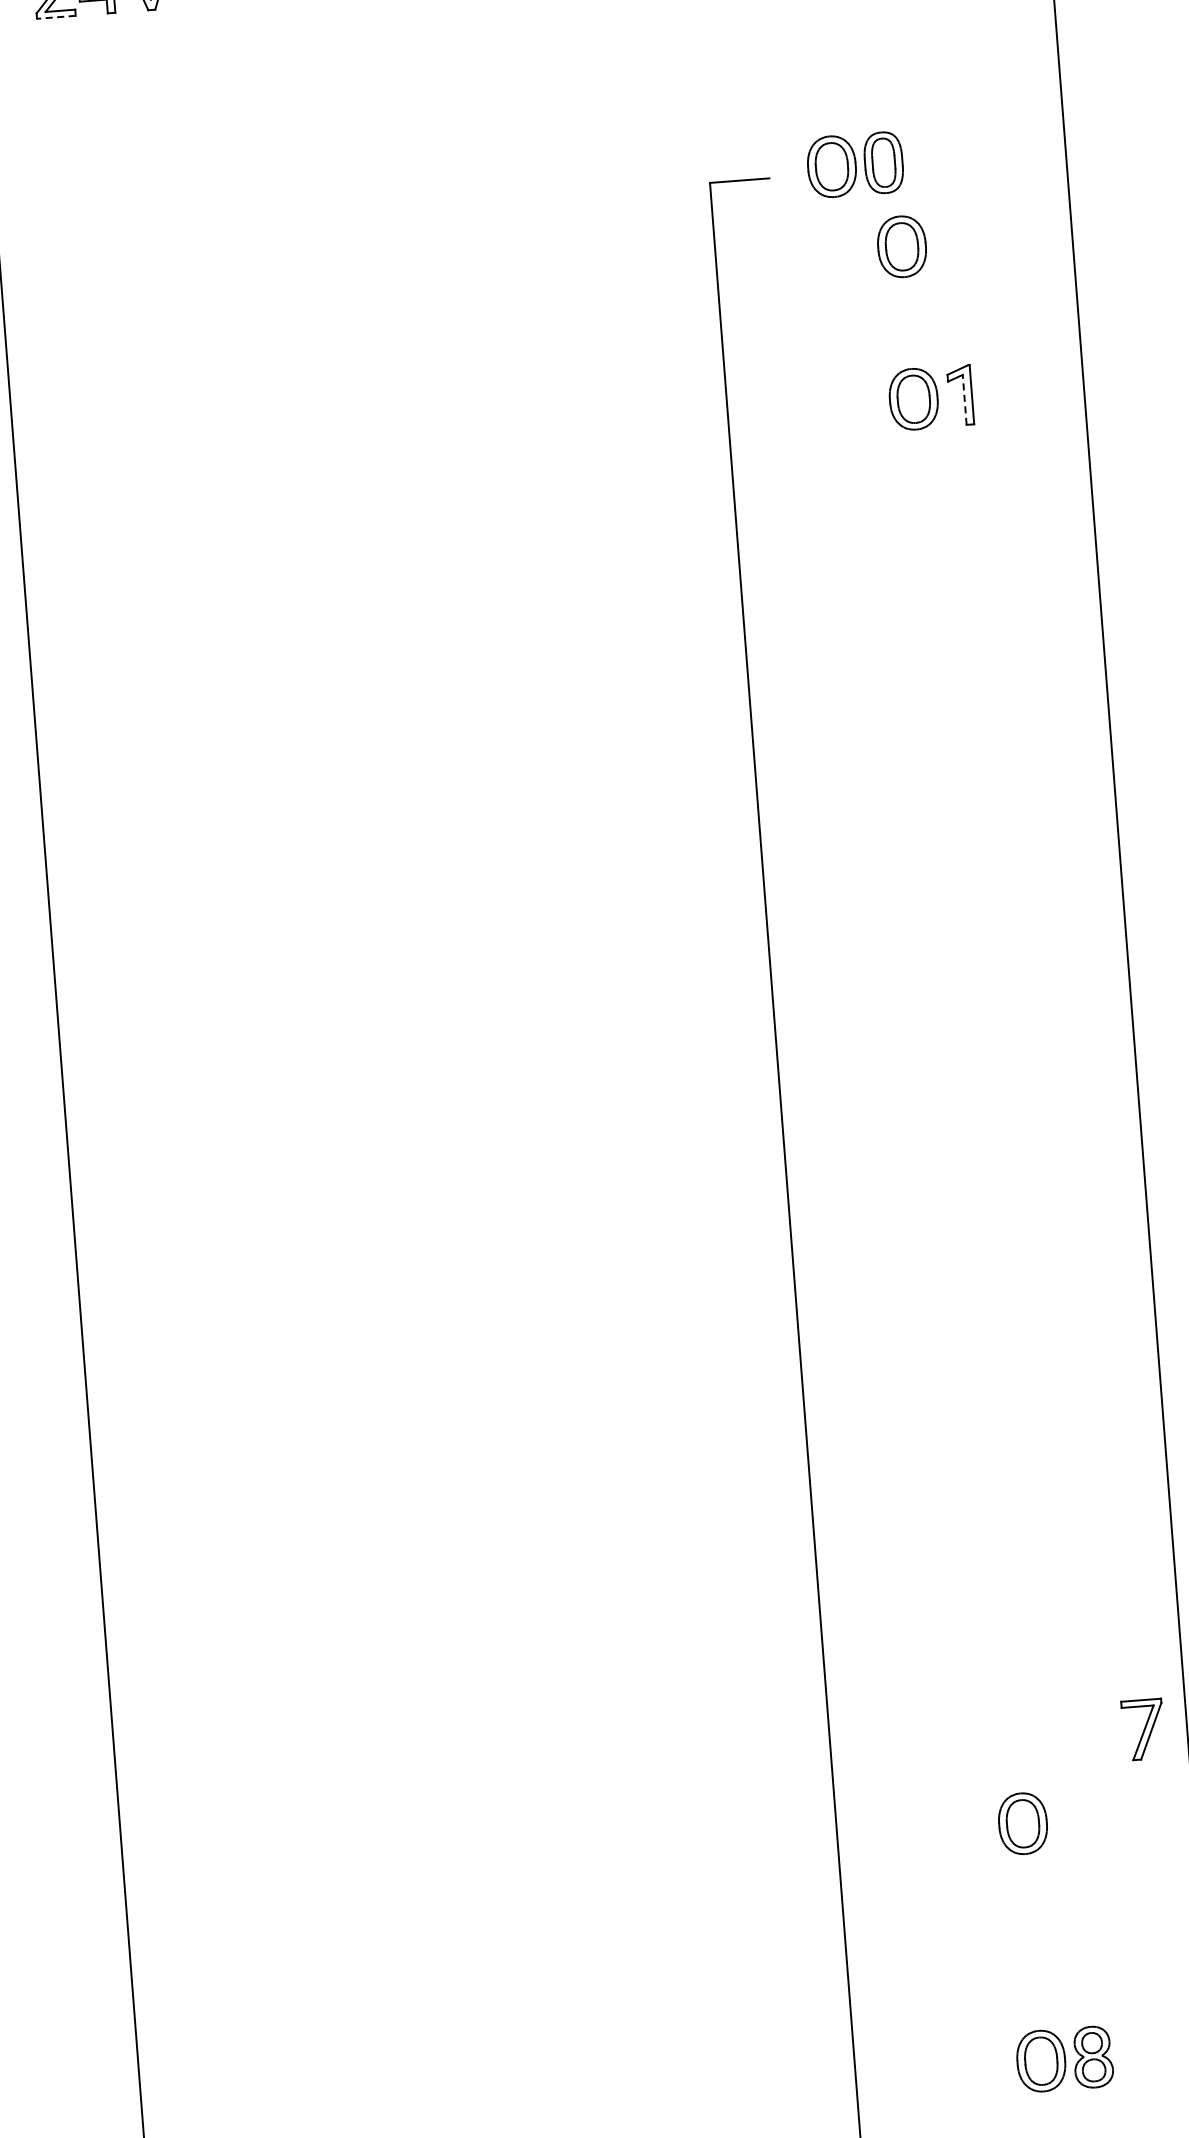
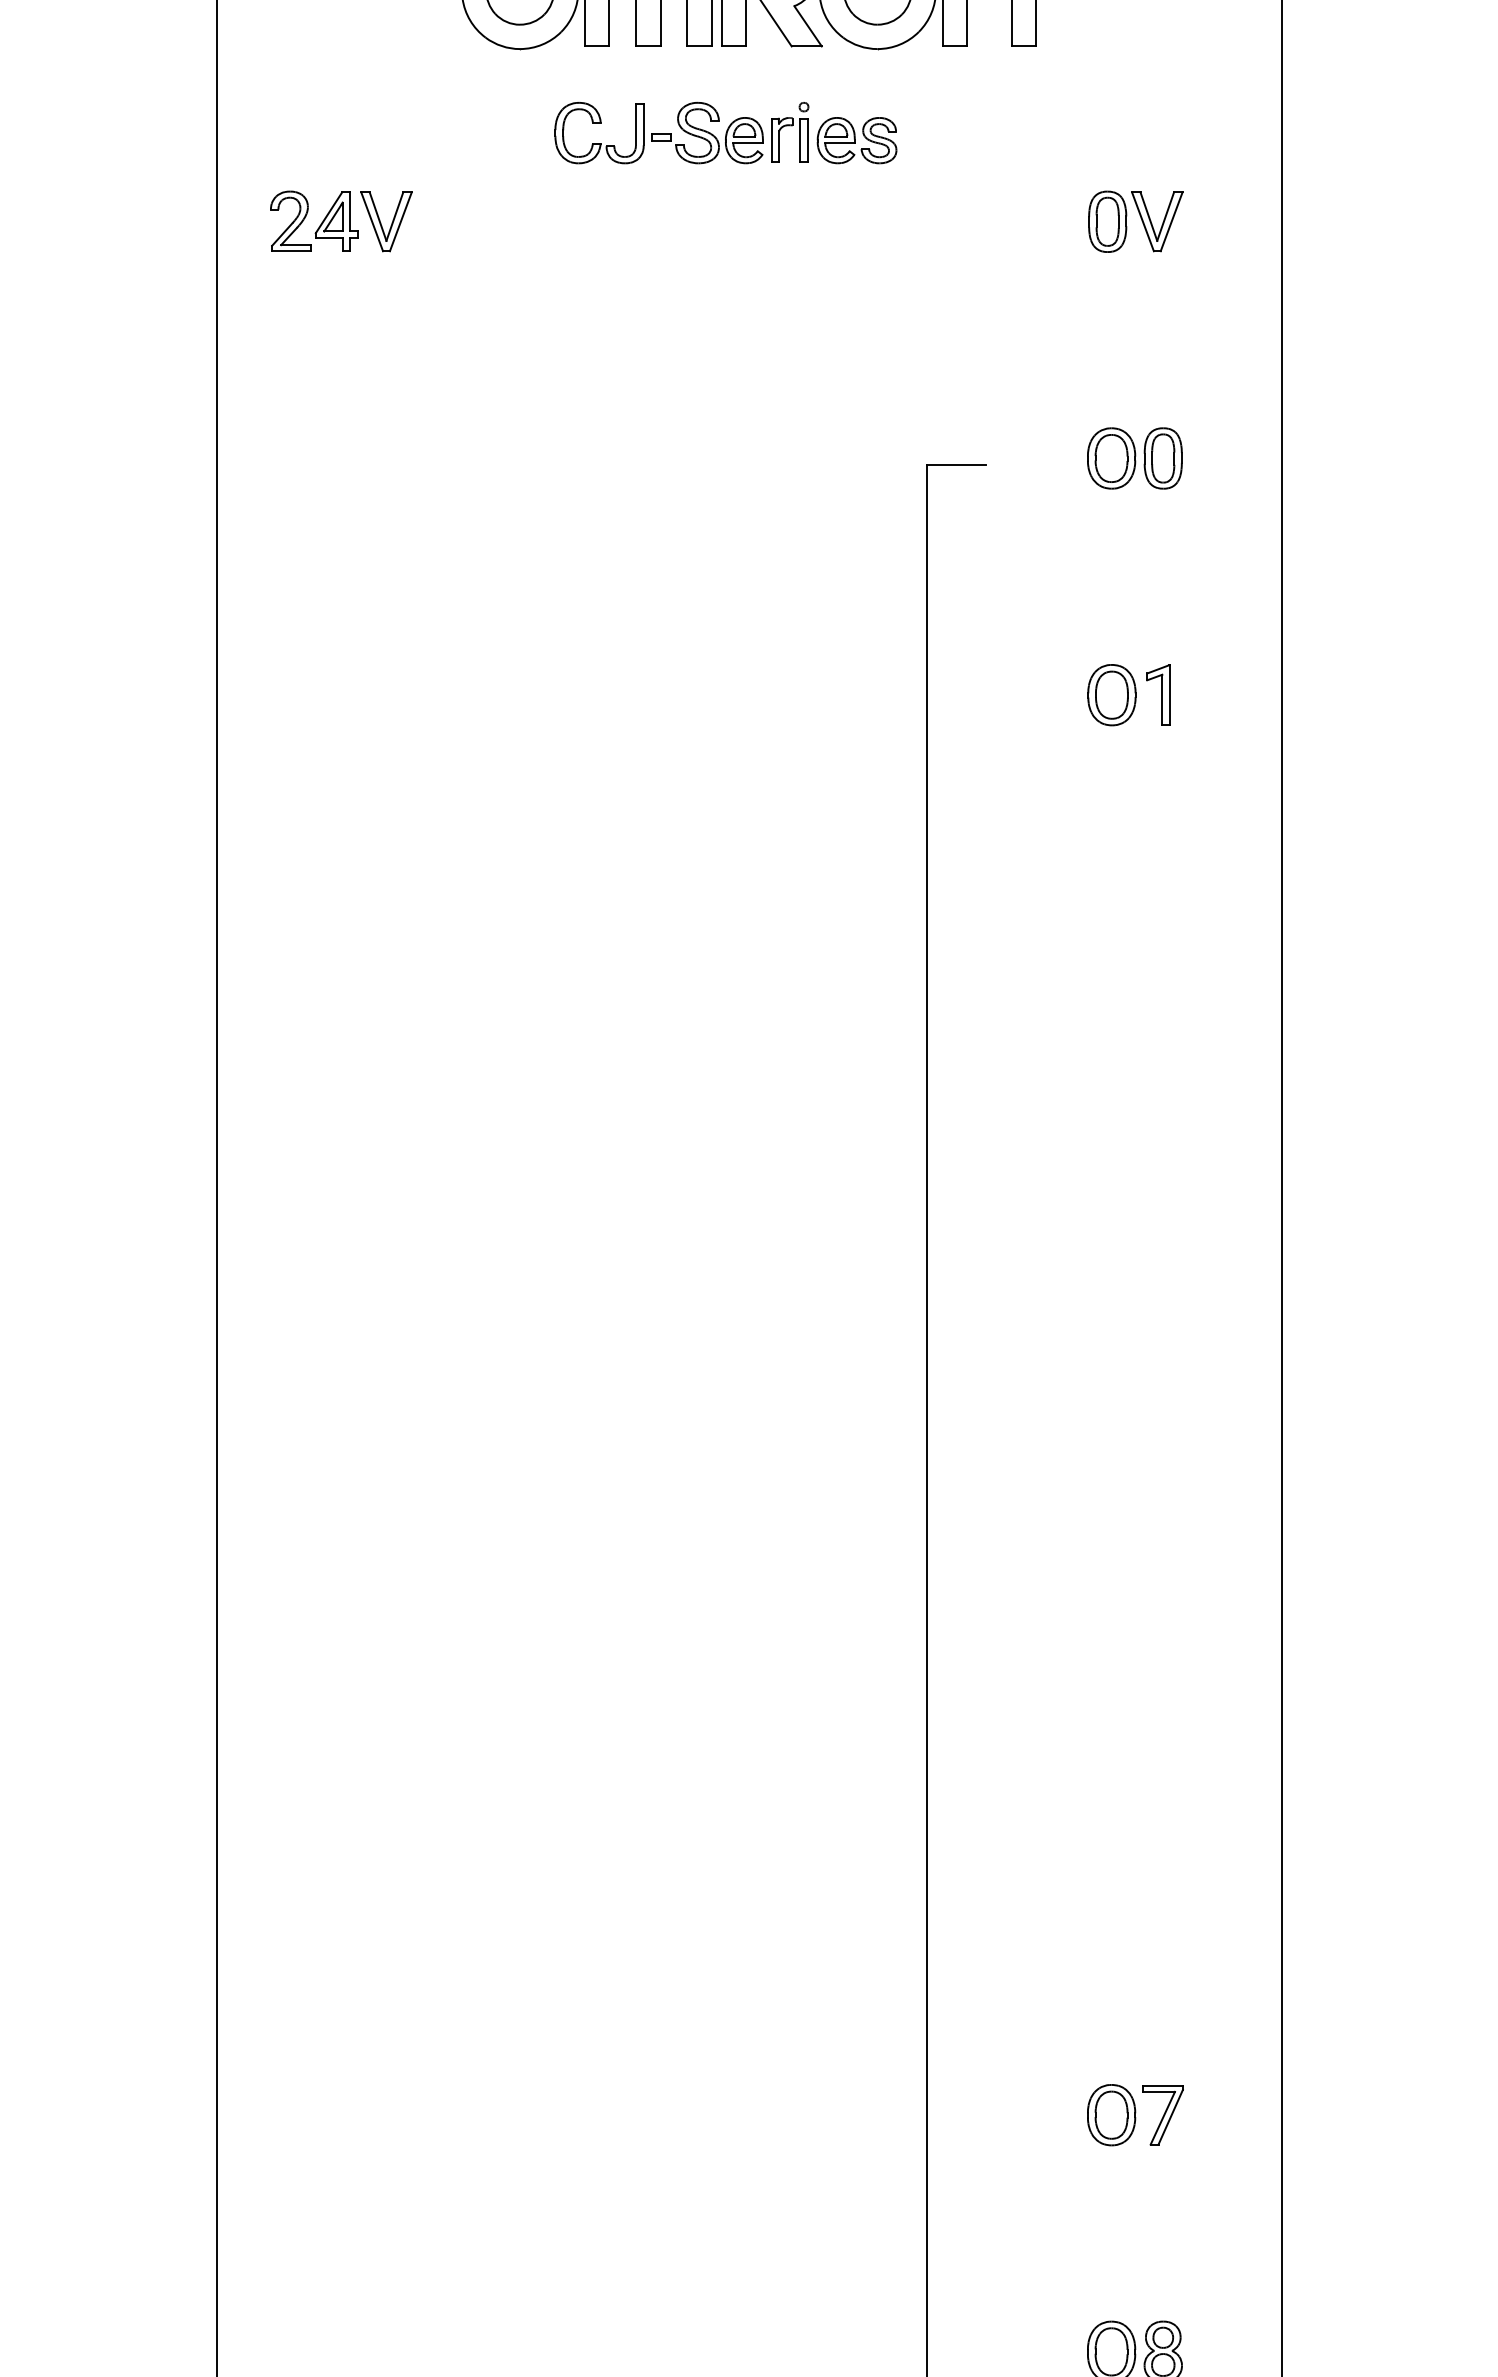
line: (55, 17) -> (290, 251), dashed -> solid
part: (854, 164) -> (1134, 458), moved
part: (901, 247) -> (1111, 543), removed
line: (964, 399) -> (1162, 699), dashed -> solid
part: (1142, 1730) -> (1162, 2115), moved

